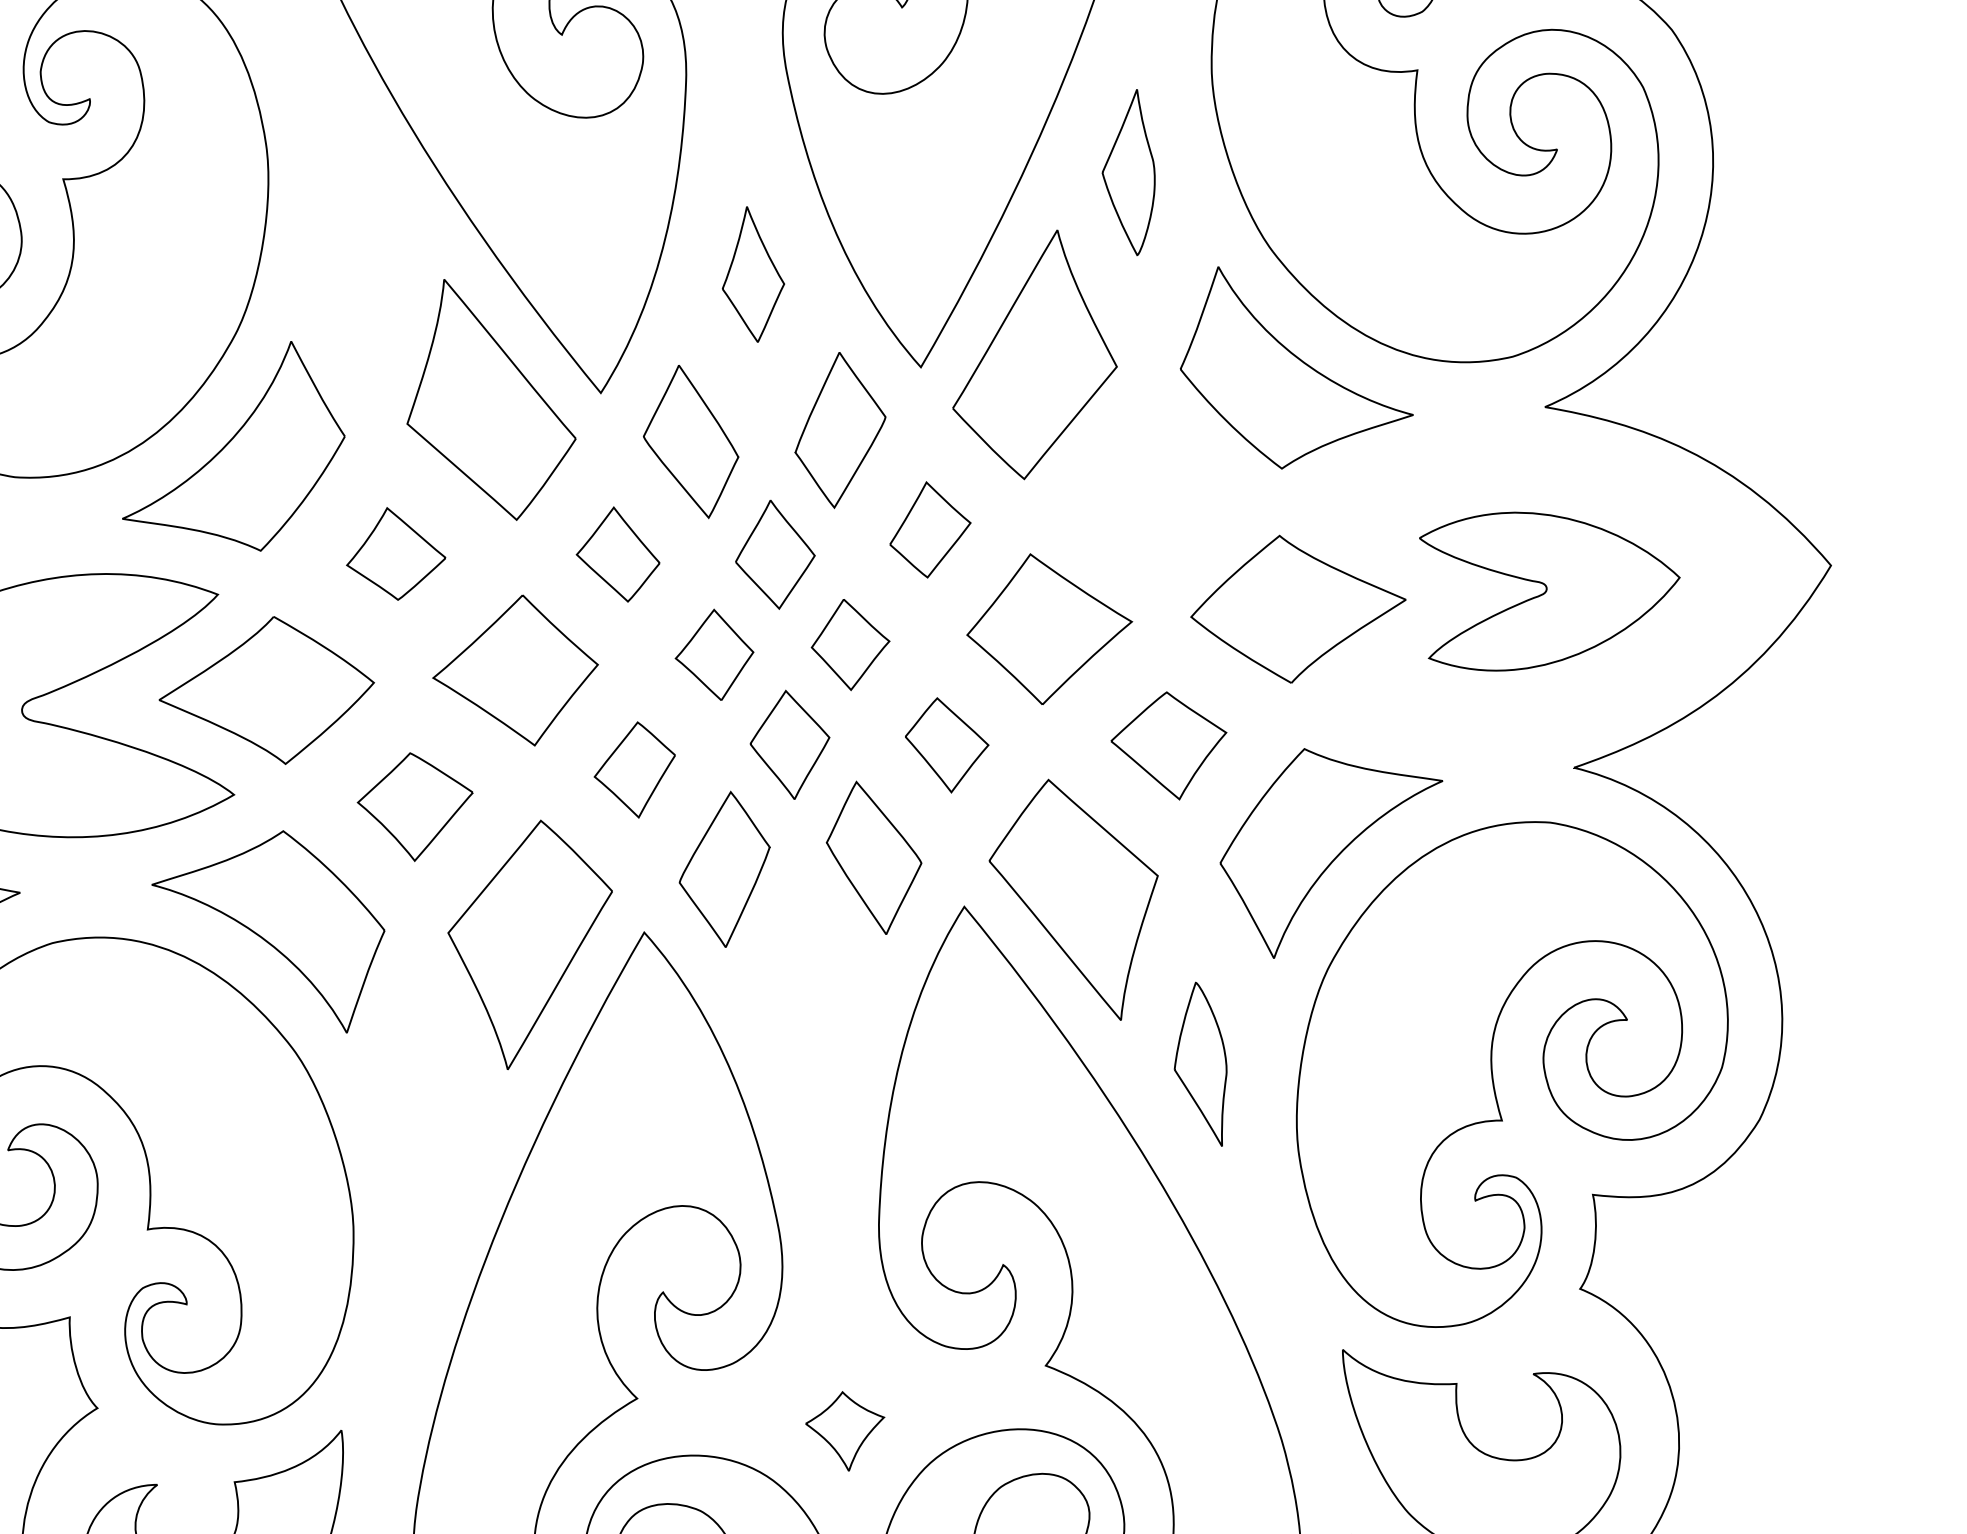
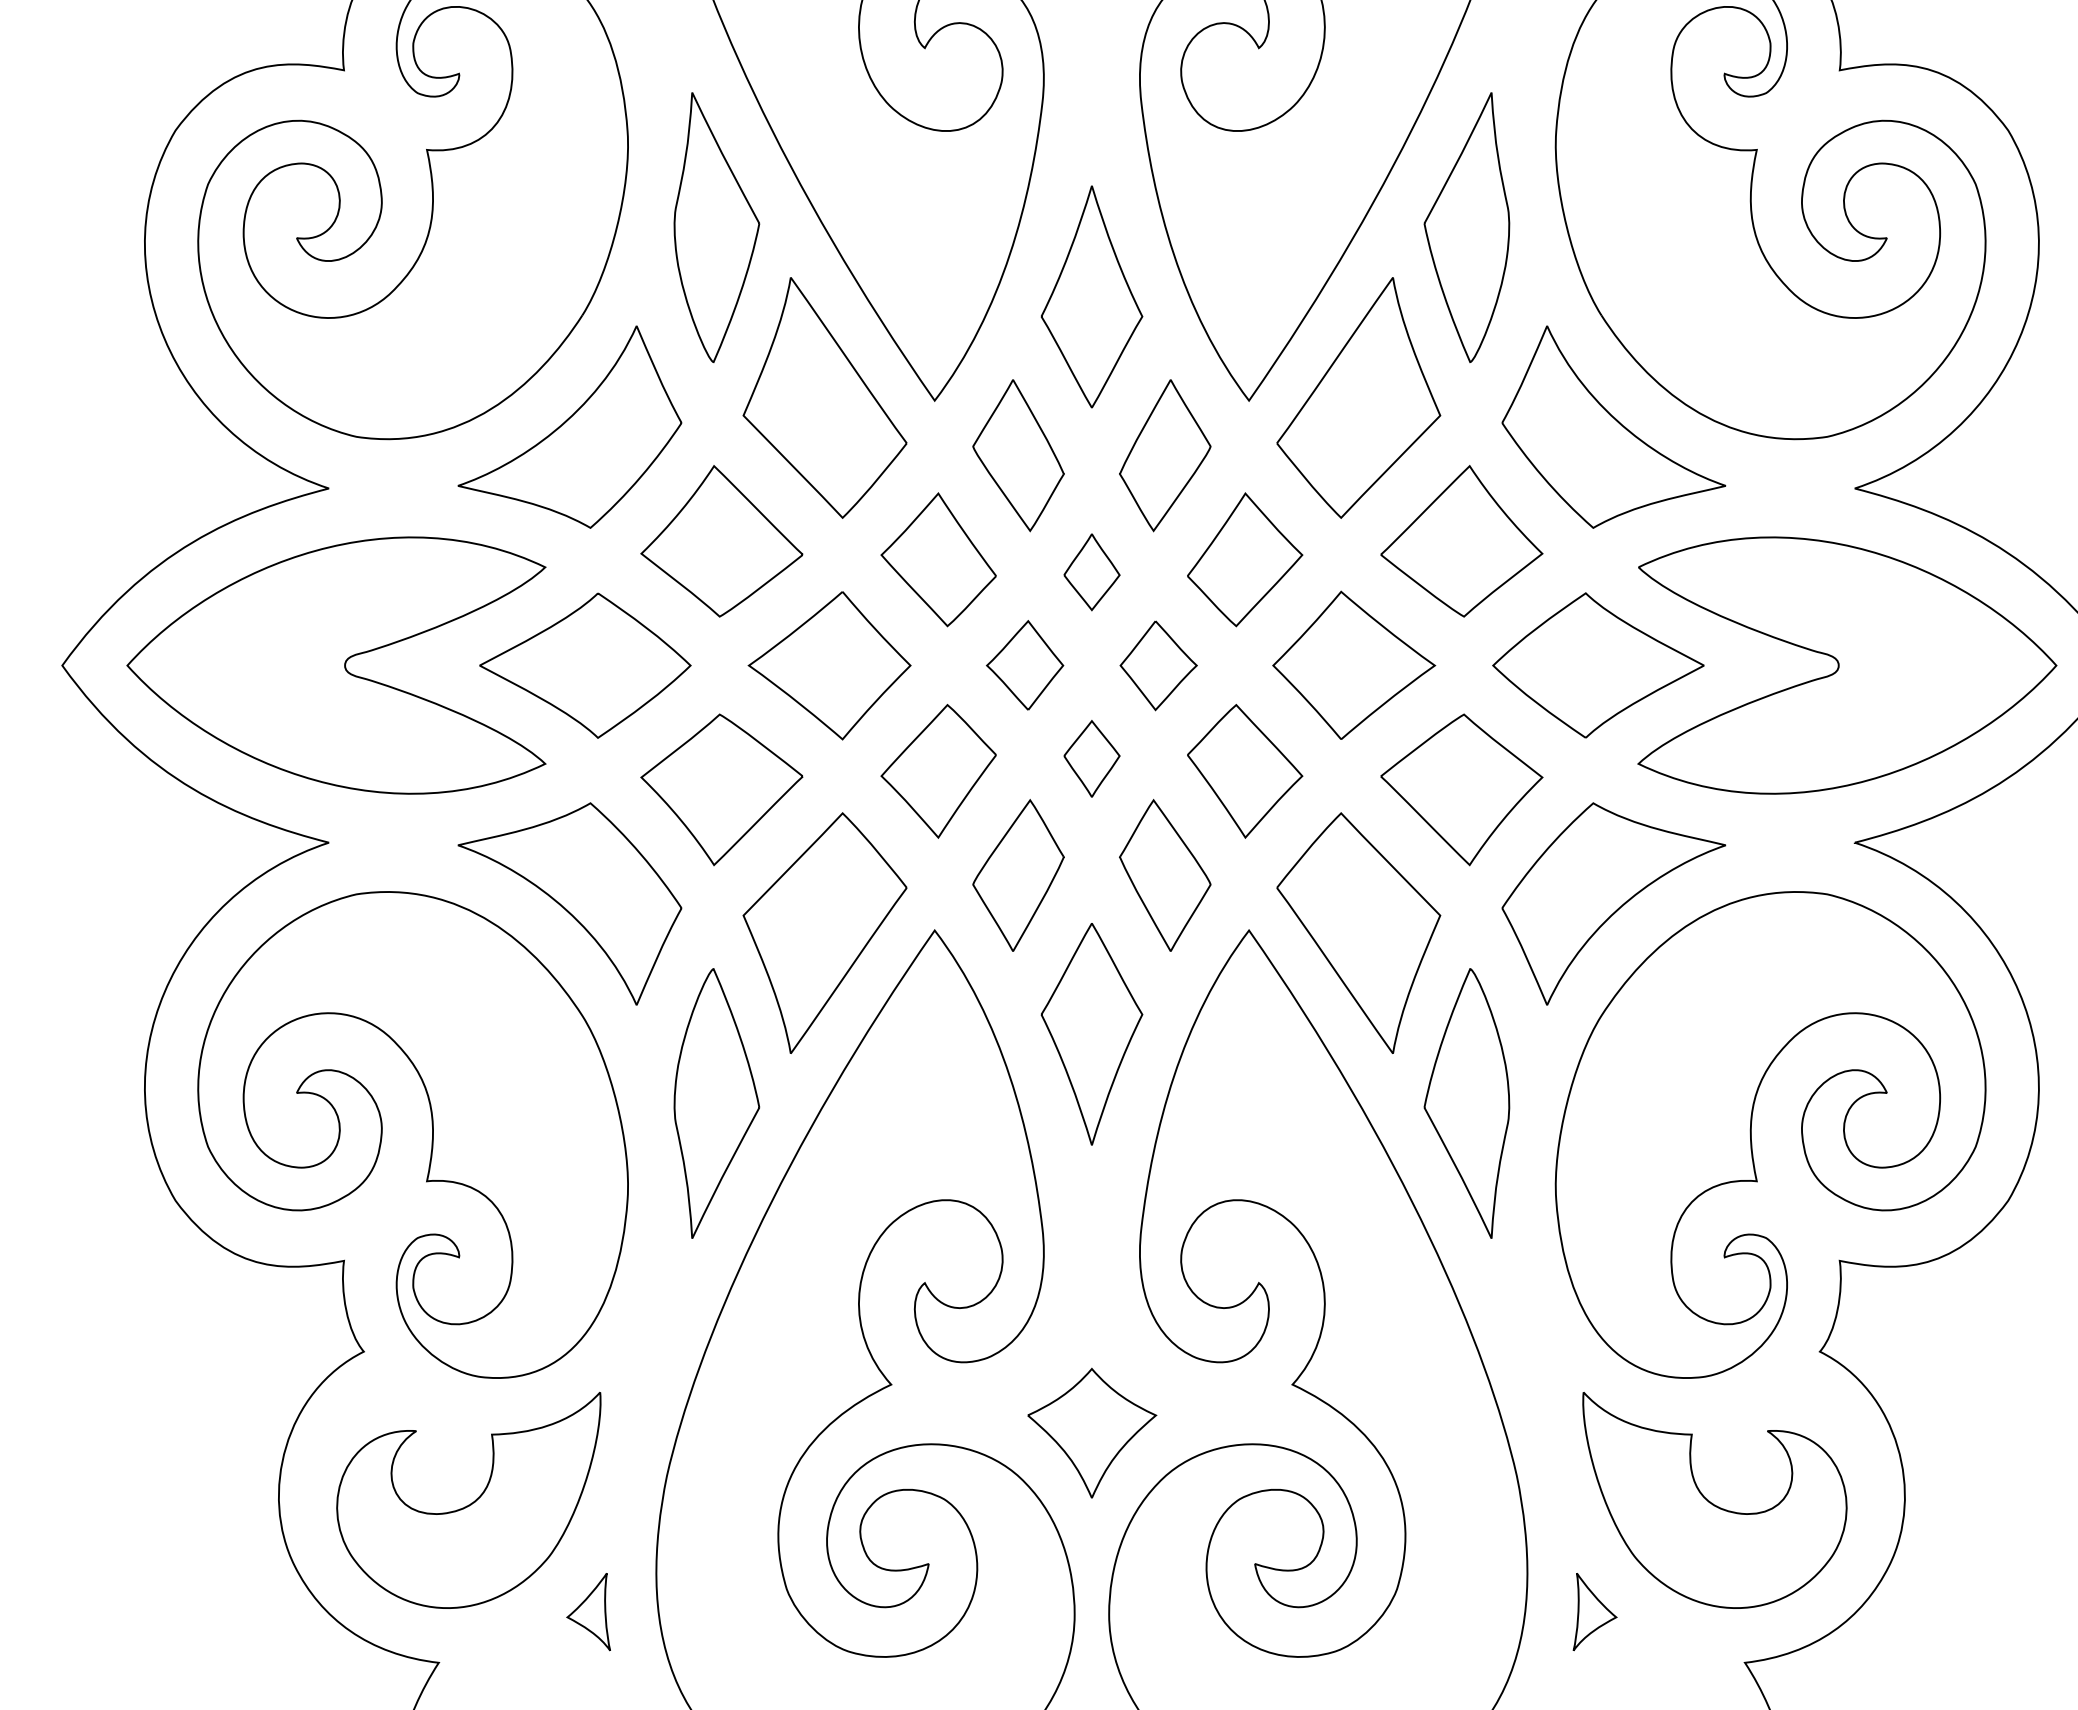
part: (1128, 173) -> (1466, 227), size x1.67
part: (364, 234) -> (716, 227), added
part: (751, 274) -> (1091, 296), size x1.67
part: (1148, 493) -> (1461, 541), added
part: (930, 529) -> (1245, 559), size x1.43
part: (395, 553) -> (721, 541), size x1.67
part: (617, 554) -> (938, 559), size x1.43
part: (774, 555) -> (1091, 572), size x0.71
part: (1552, 587) -> (1847, 665), size x1.67
part: (789, 744) -> (1091, 758), size x0.71
part: (947, 745) -> (1245, 771), size x1.43
part: (1169, 745) -> (1461, 789), size x1.43
part: (635, 770) -> (938, 771), size x1.43
part: (415, 806) -> (721, 789), size x1.43
part: (812, 1025) -> (1091, 1034), added
part: (1199, 1065) -> (1466, 1103), size x1.67
part: (436, 1126) -> (716, 1103), added
part: (846, 1430) -> (1092, 1432), size x1.67

